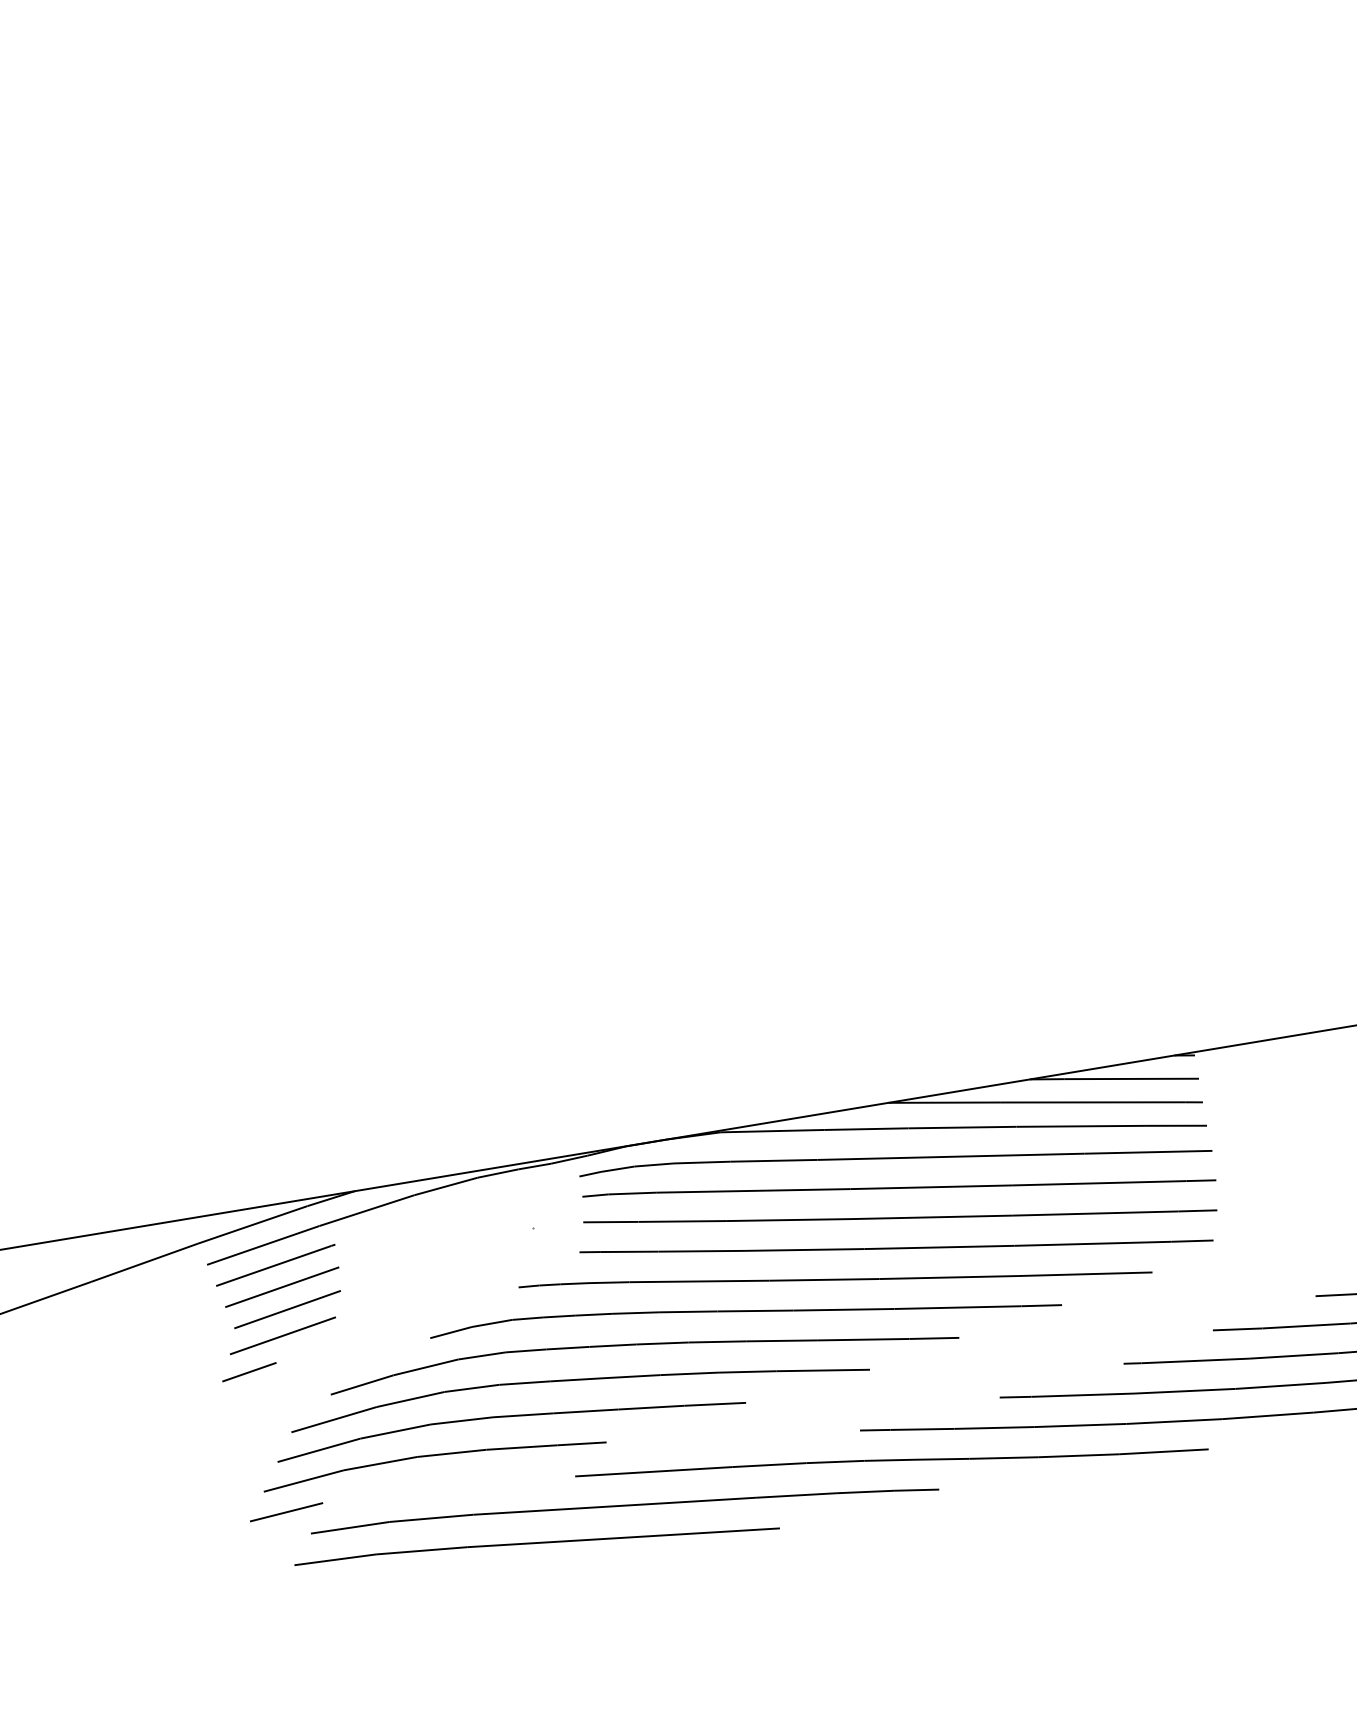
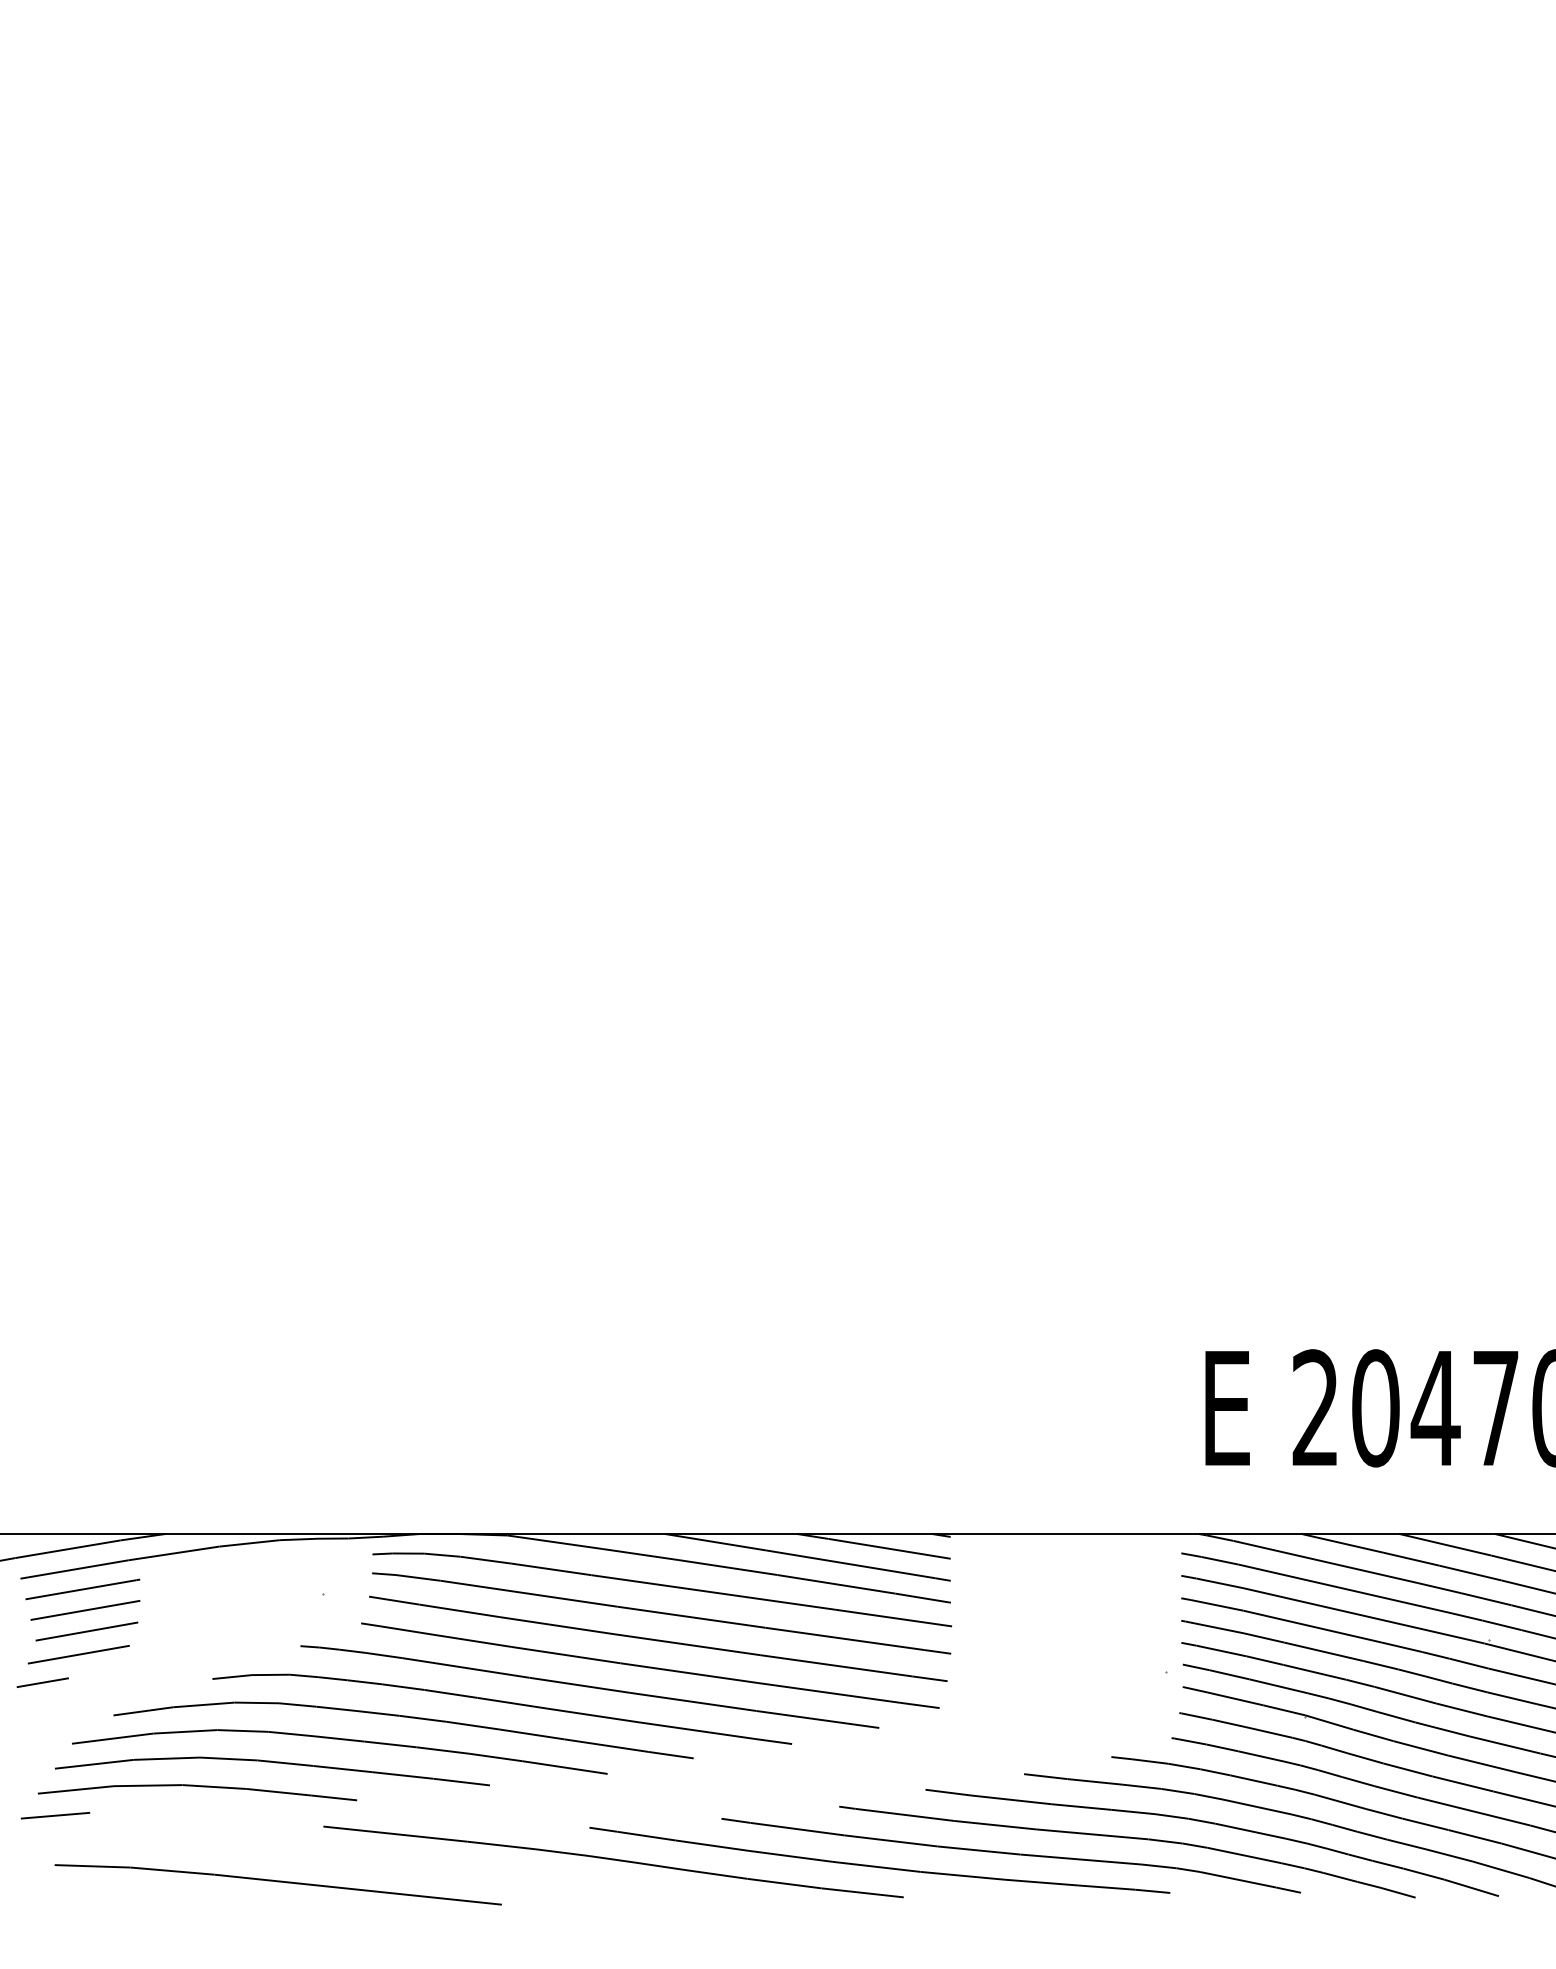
curve: (624, 1506) -> (363, 1861), removed

